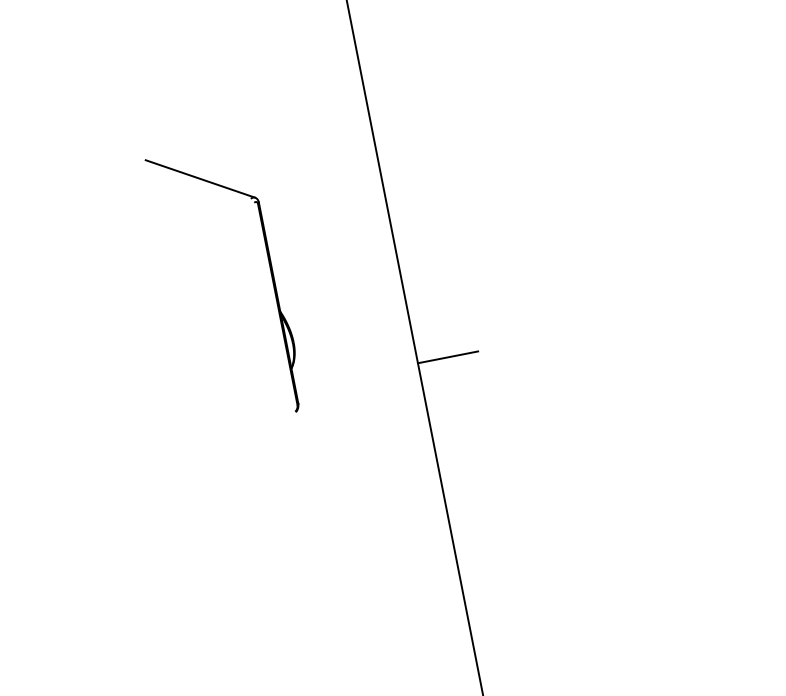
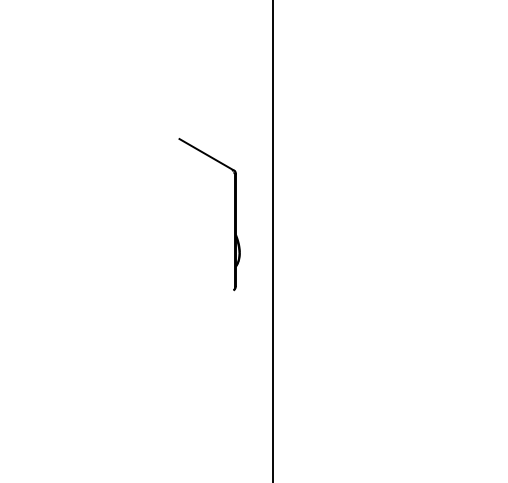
part: (270, 275) -> (234, 214), moved
line: (448, 358) -> (289, 252), removed

